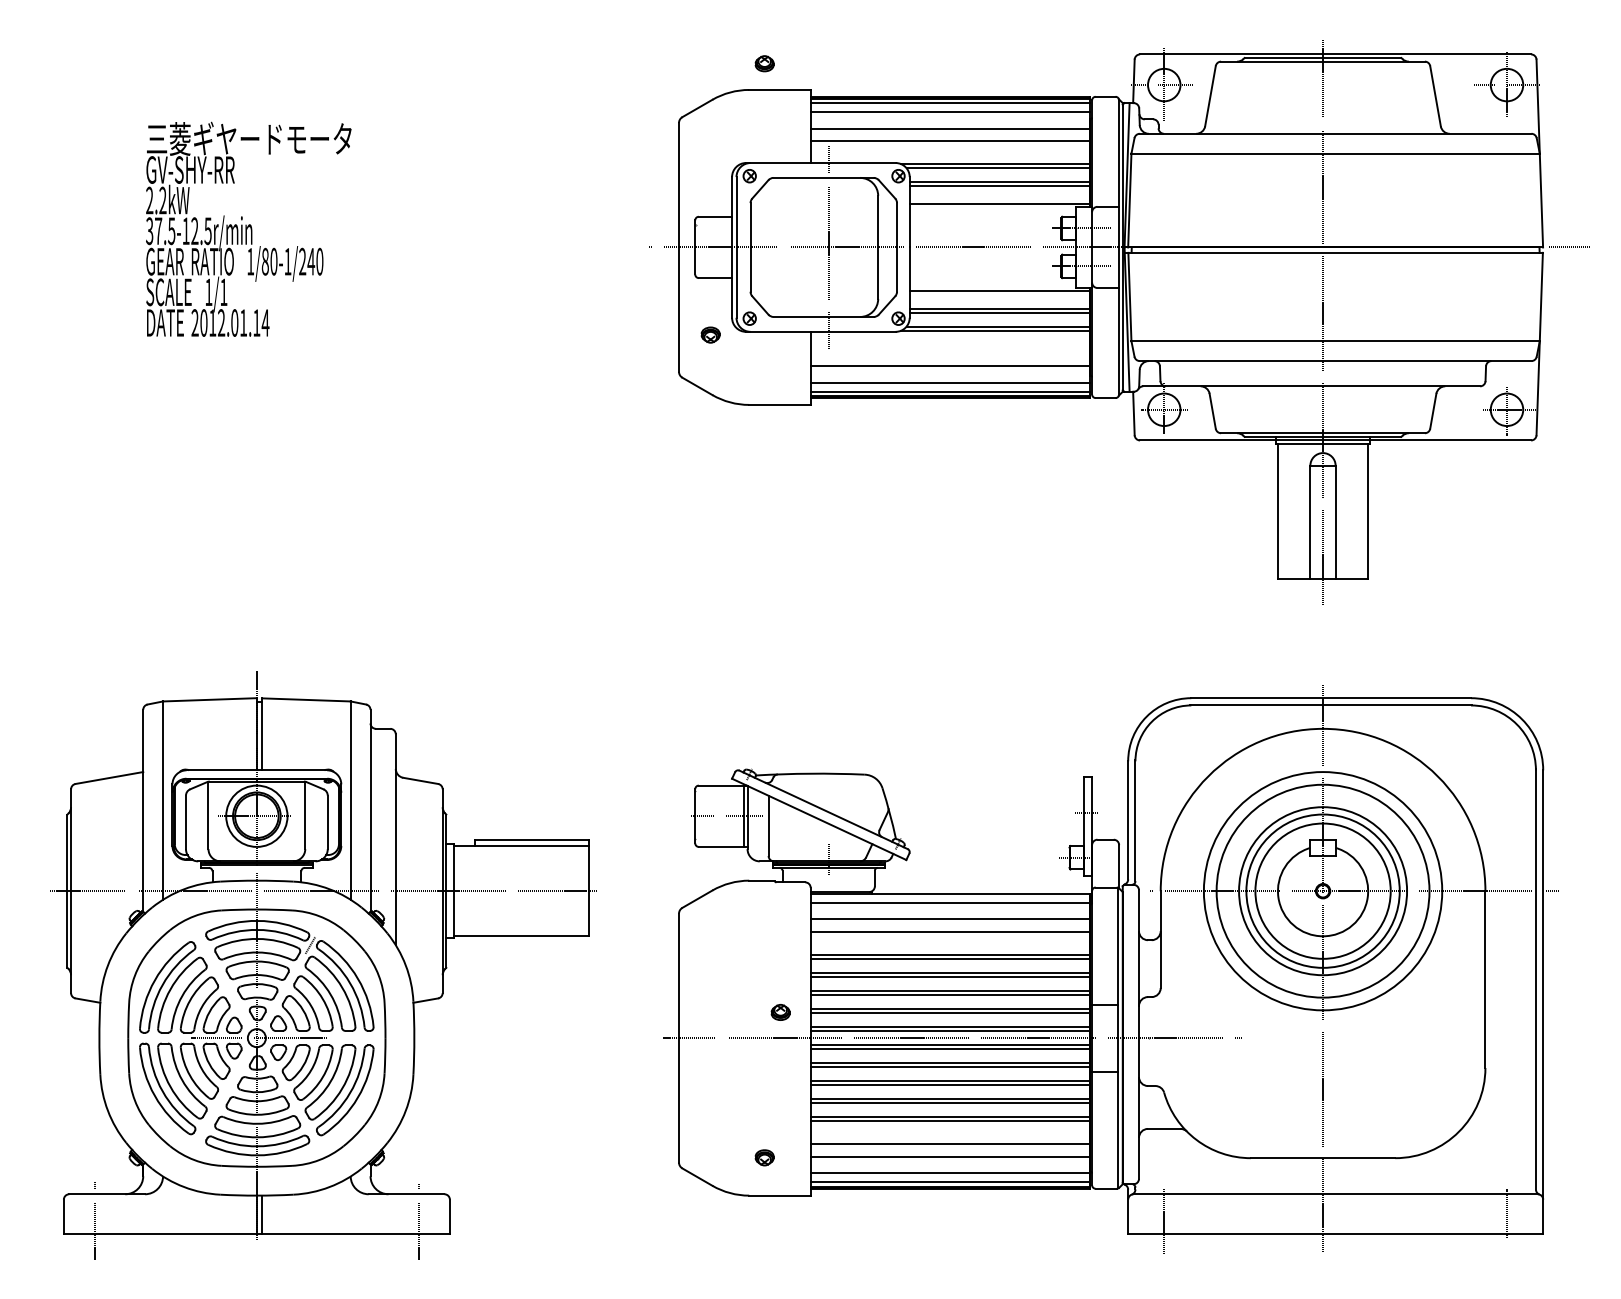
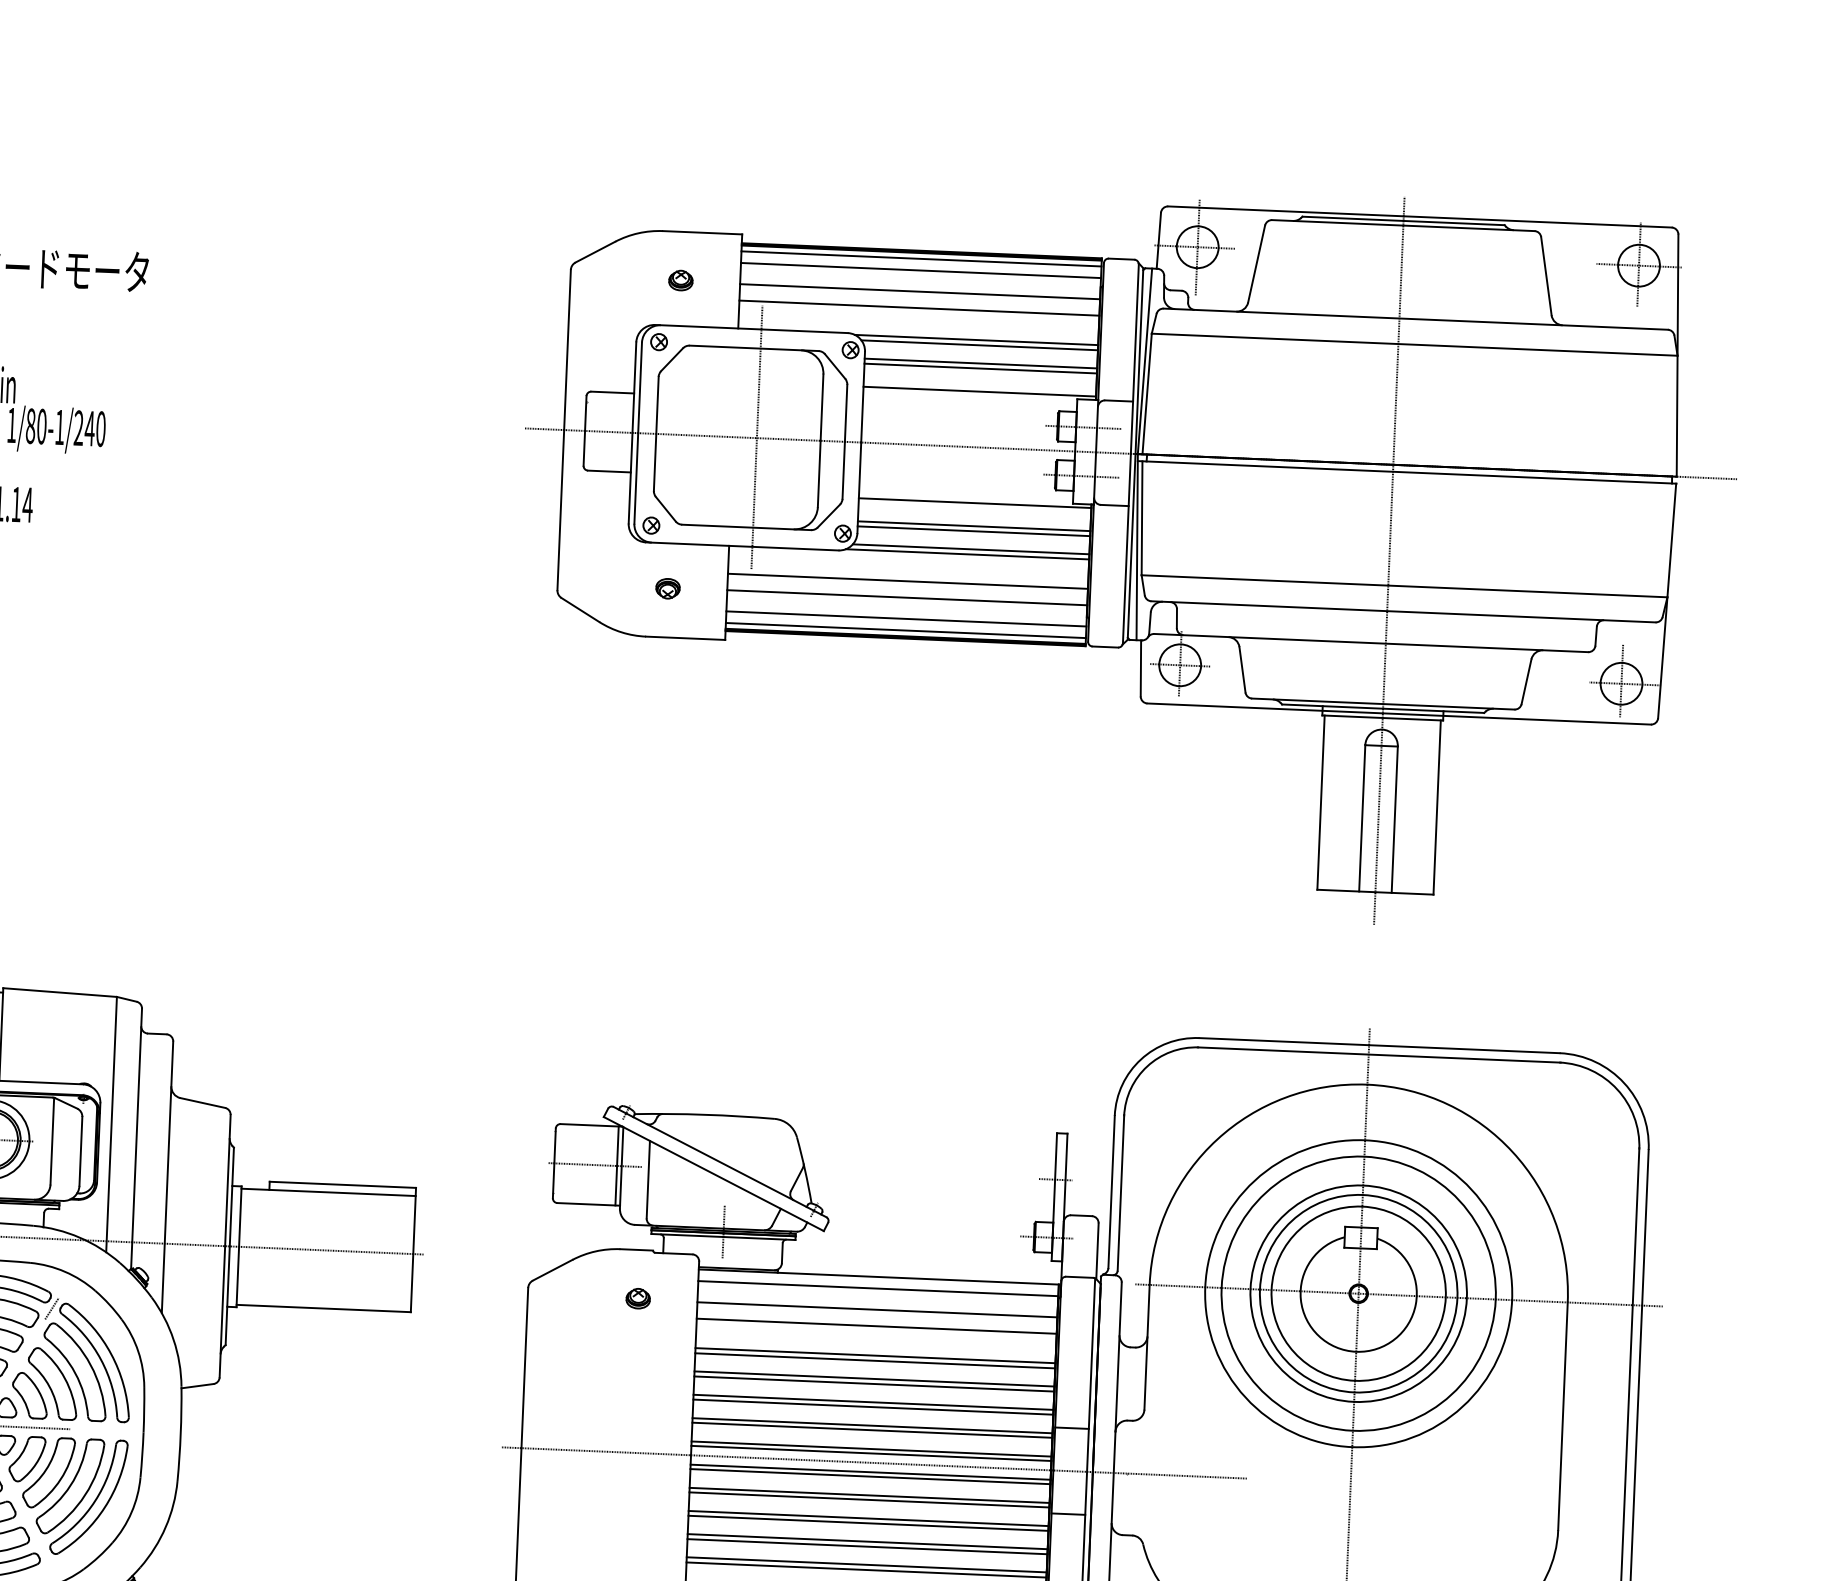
part: (764, 63) -> (680, 280), moved
part: (710, 334) -> (667, 587), moved
line: (950, 353) -> (908, 581), added
part: (780, 1012) -> (638, 1298), moved

